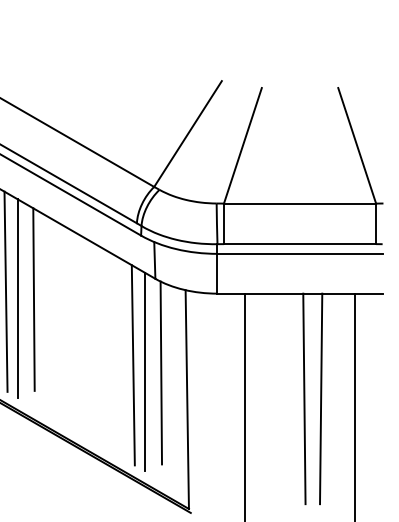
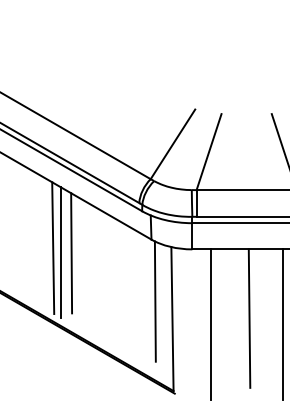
line: (132, 365) -> (136, 296), removed
line: (144, 371) -> (144, 300), removed
line: (321, 398) -> (260, 318), removed

